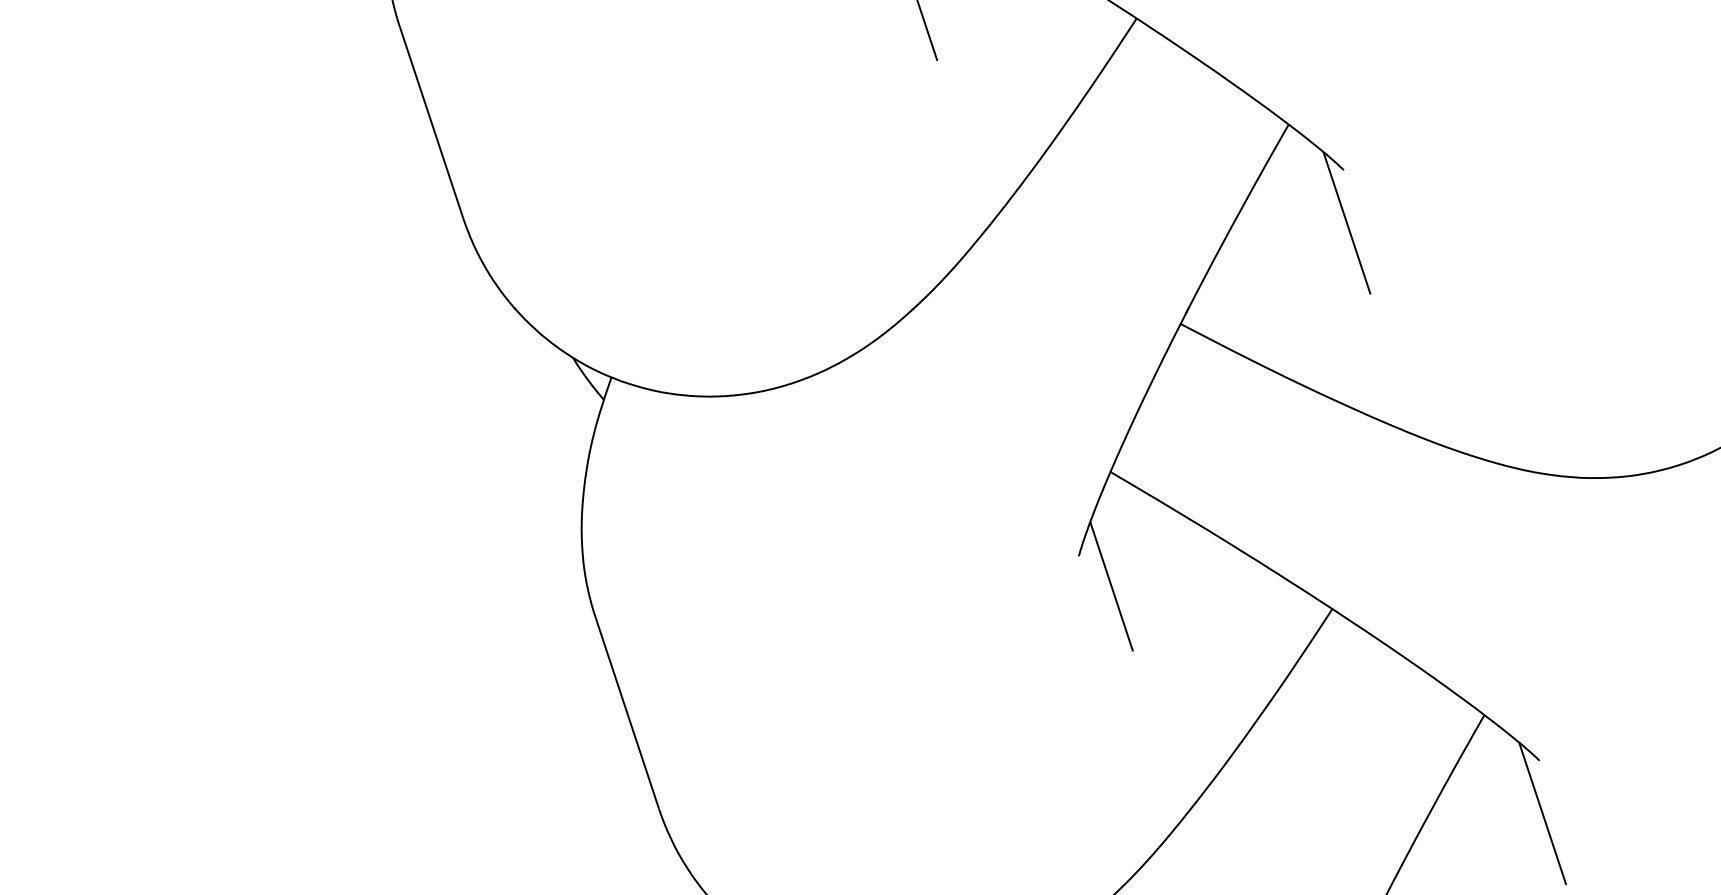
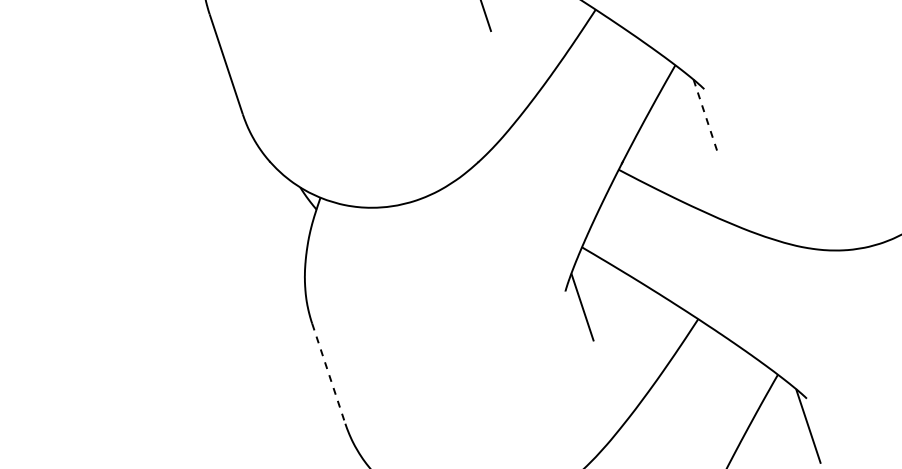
line: (1348, 224) -> (706, 117), solid -> dashed
line: (626, 712) -> (328, 373), solid -> dashed

